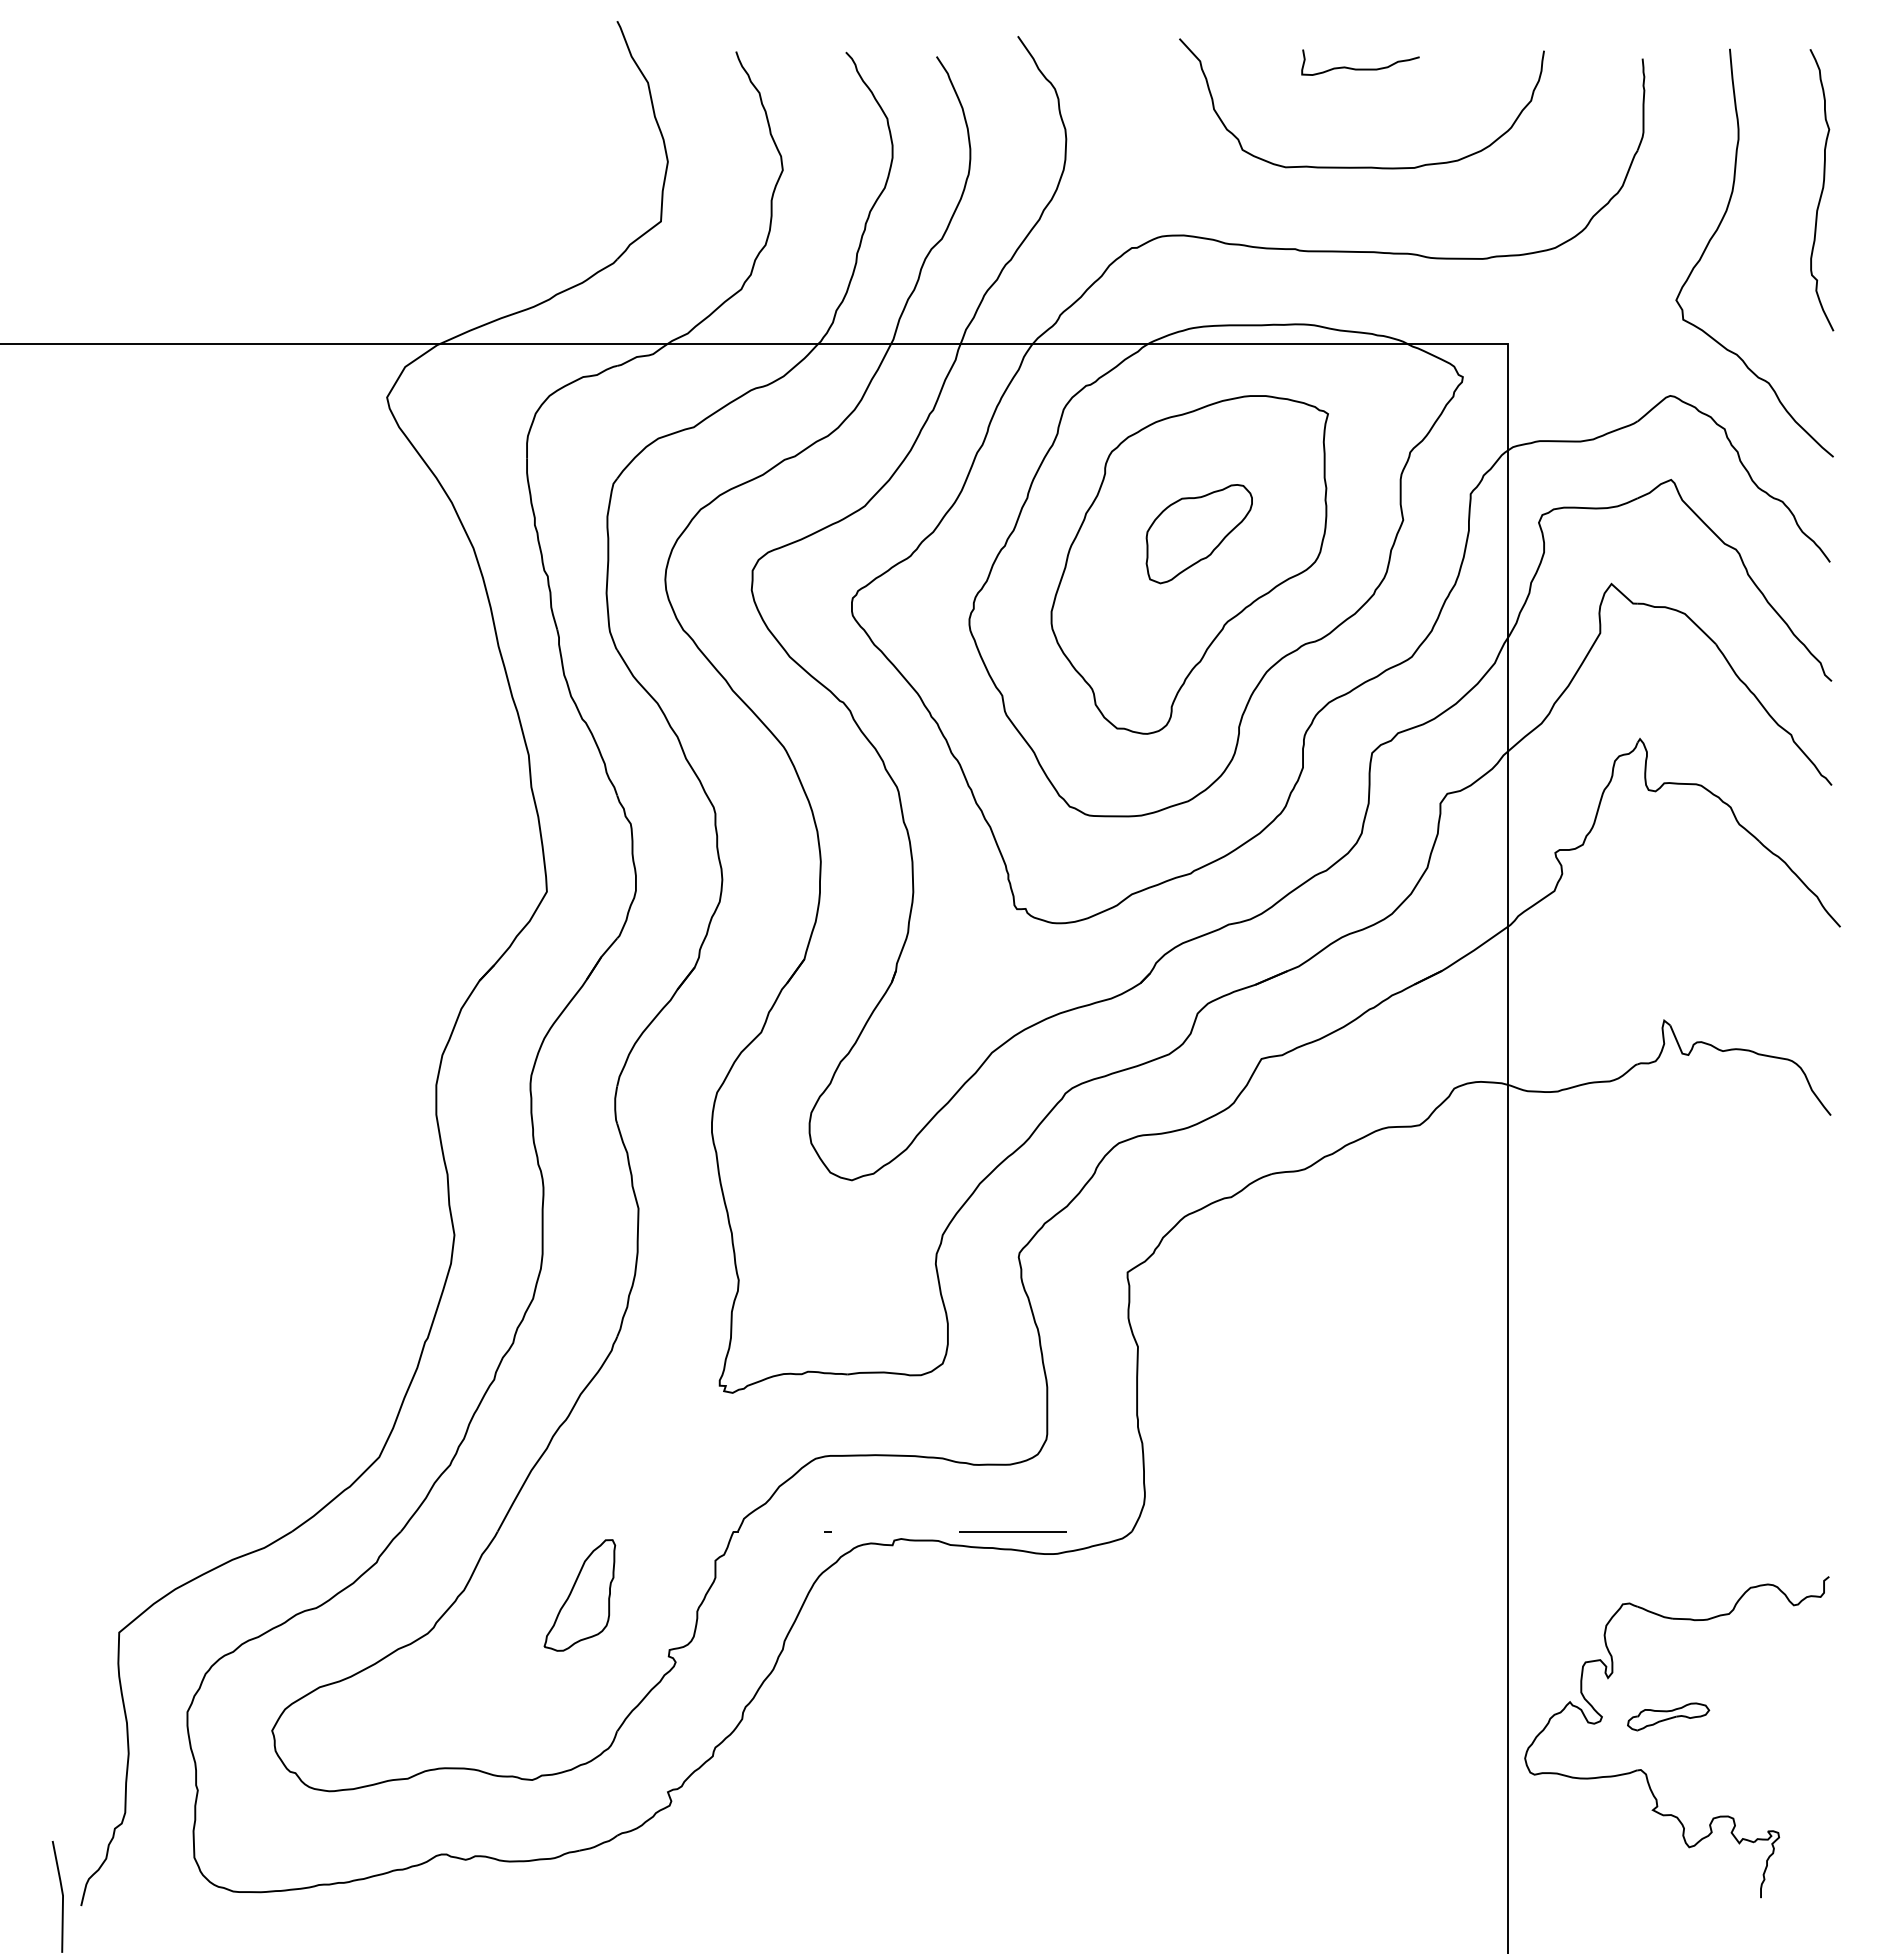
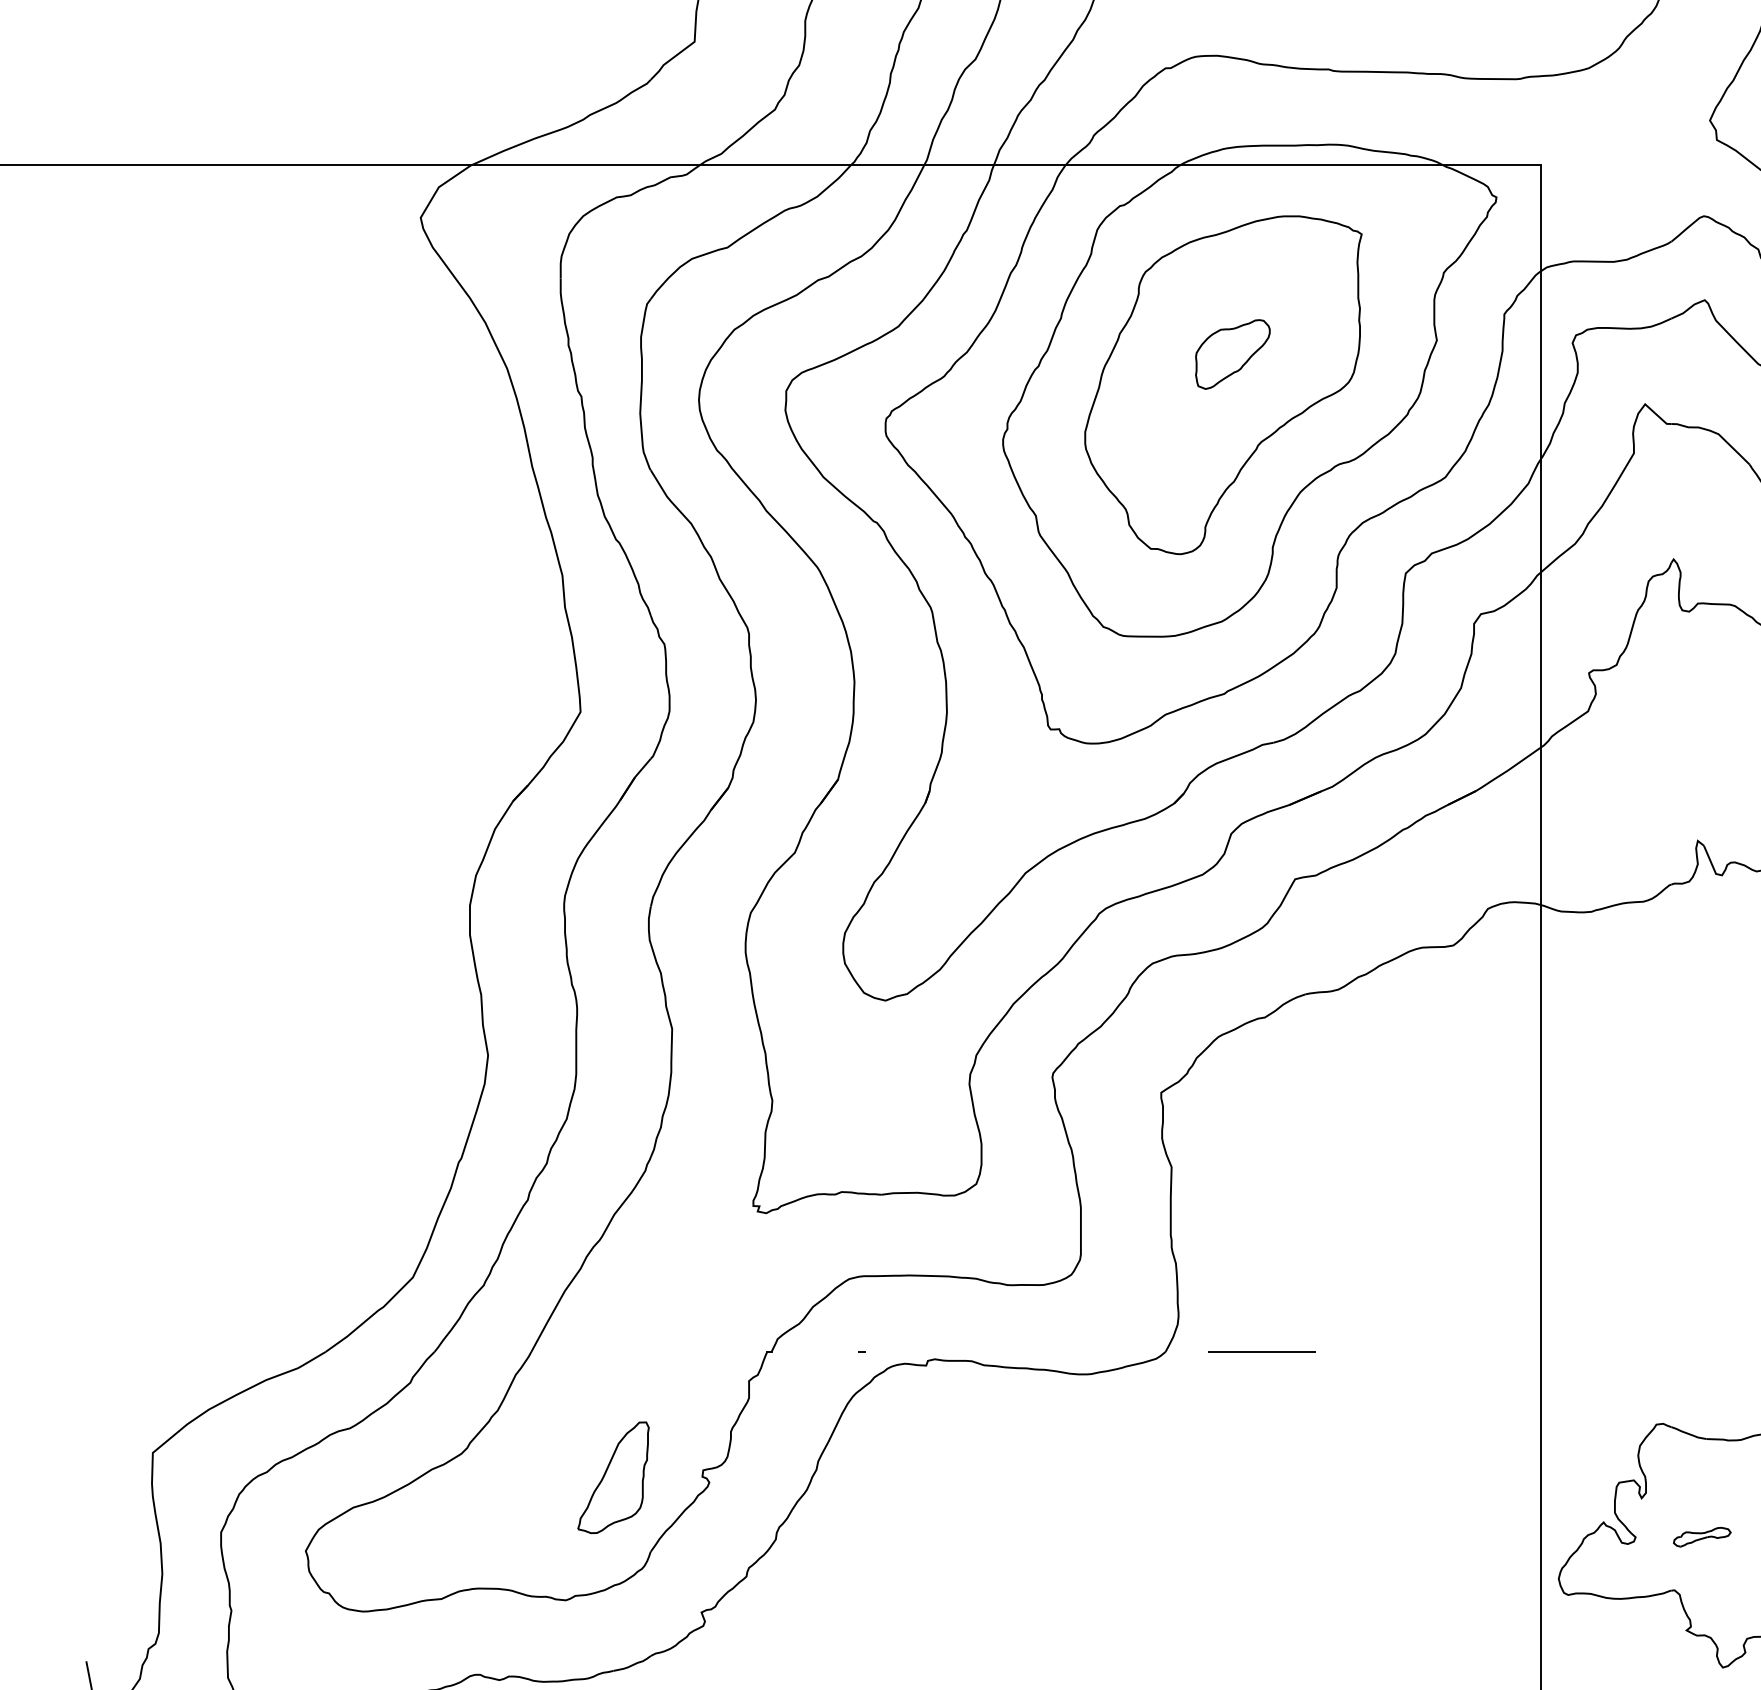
part: (1198, 534) -> (1232, 354), size x0.7
line: (1012, 1531) -> (1261, 1351), moved
part: (579, 1595) -> (613, 1477), moved
part: (1668, 1716) -> (1702, 1536), size x0.7

